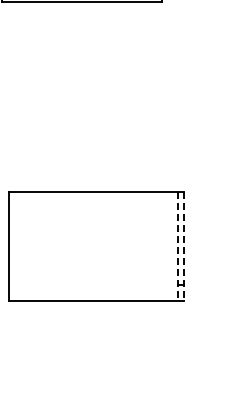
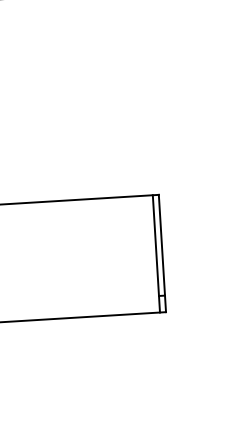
line: (178, 246) -> (156, 254), dashed -> solid
line: (184, 246) -> (162, 253), dashed -> solid

